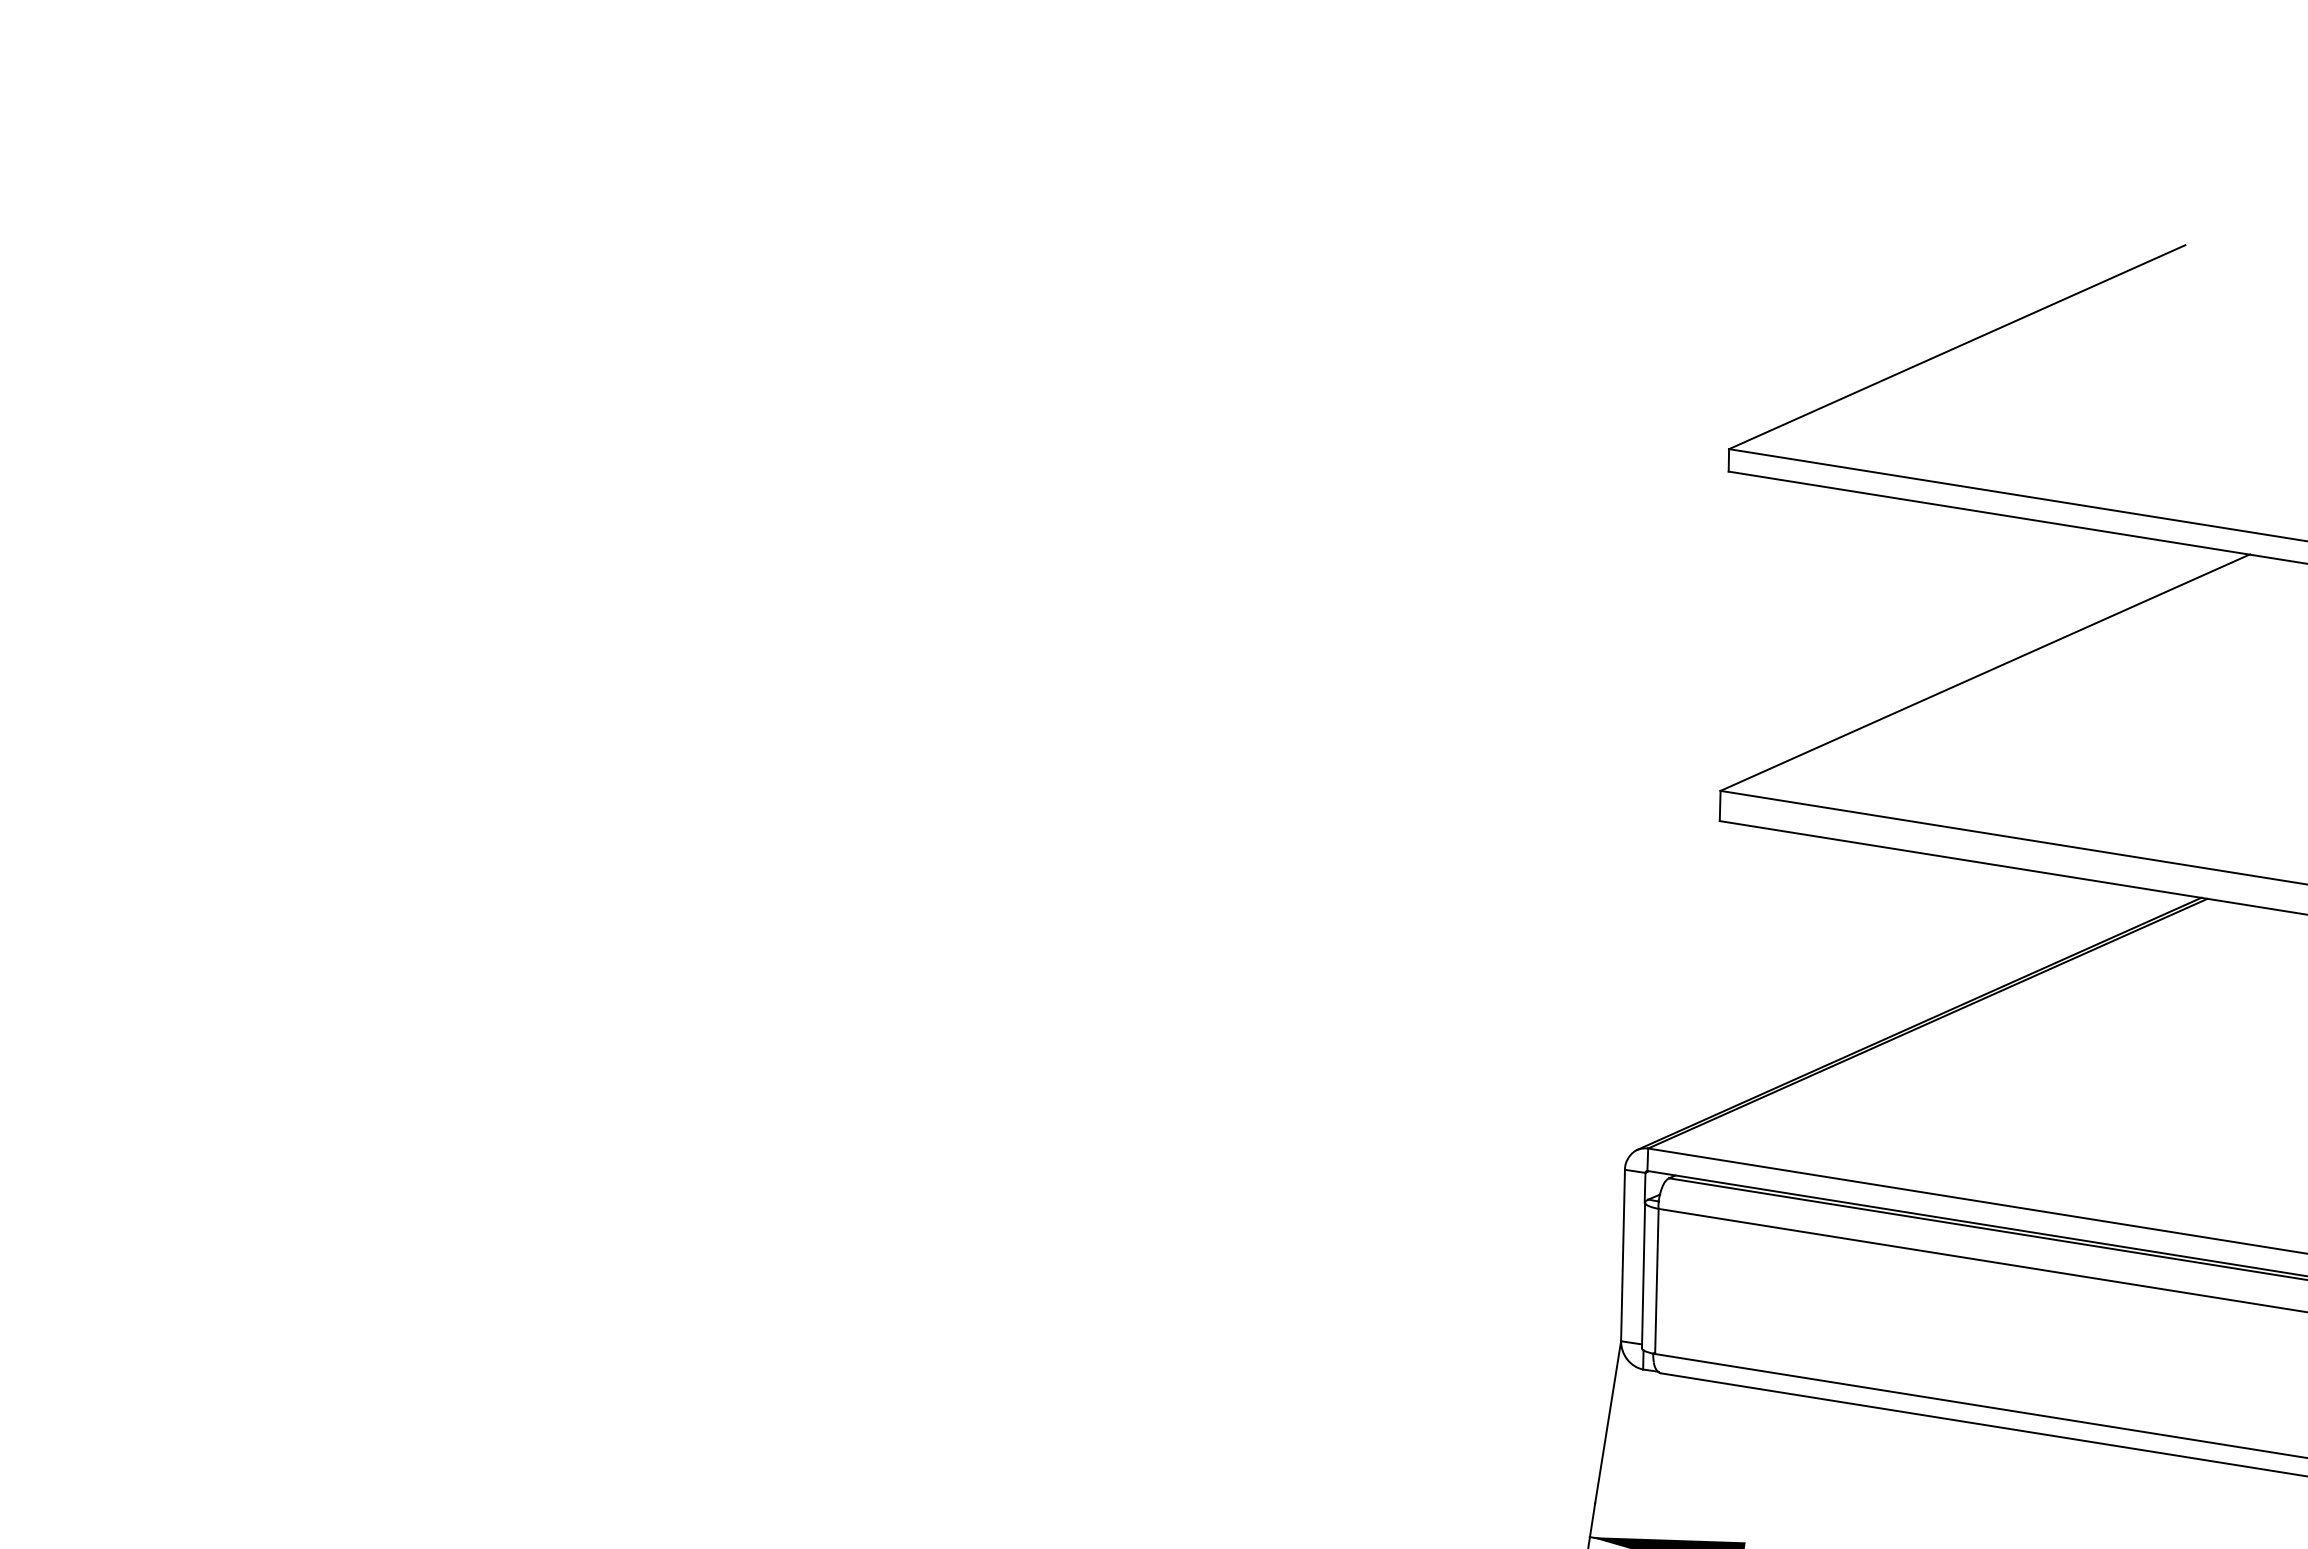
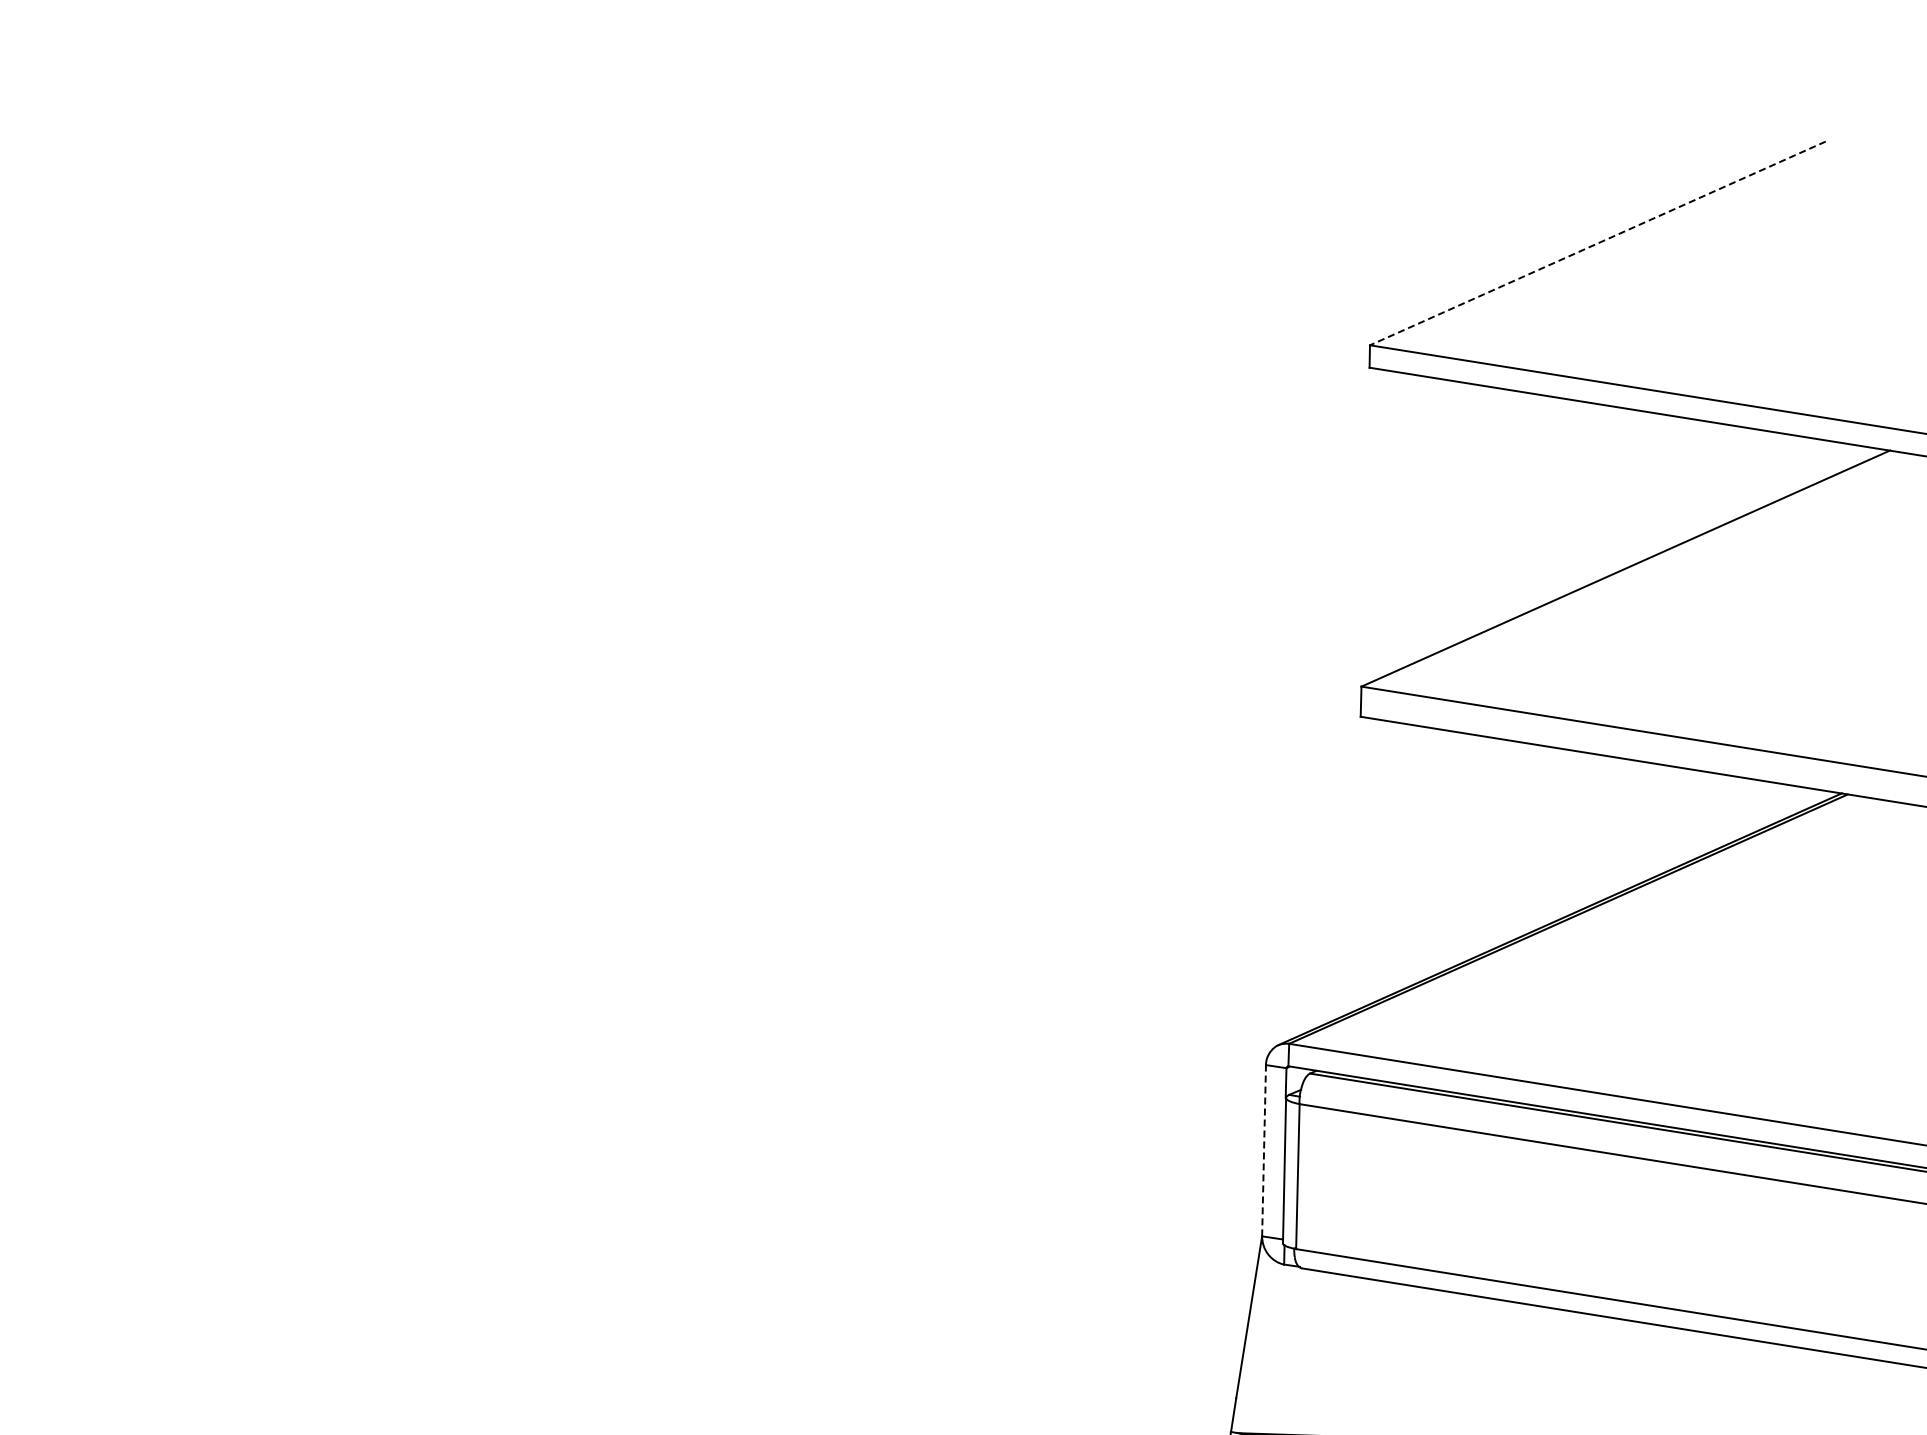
line: (1957, 347) -> (1598, 243), solid -> dashed
line: (1623, 1255) -> (1264, 1150), solid -> dashed

